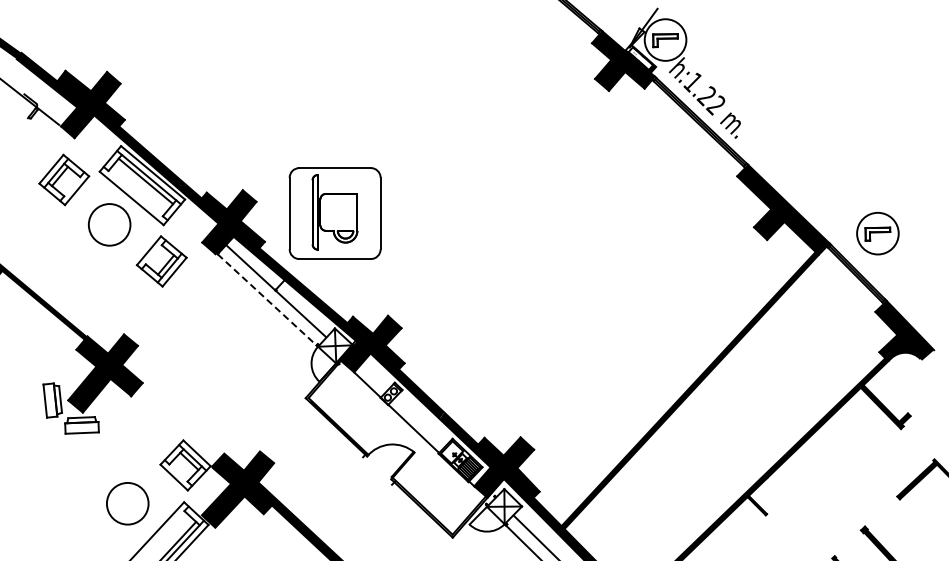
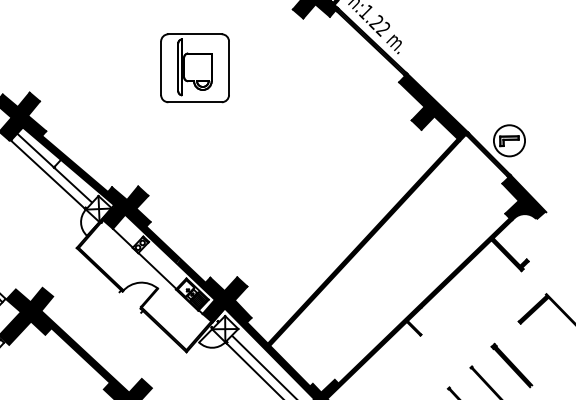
part: (334, 213) -> (194, 68), moved
part: (877, 233) -> (509, 140), moved
line: (267, 300) -> (48, 175), dashed -> solid

